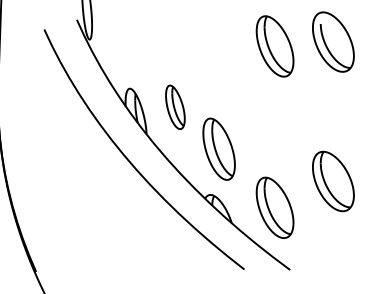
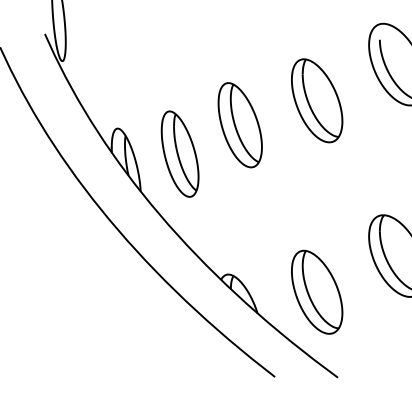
part: (274, 46) -> (316, 100), moved
part: (175, 107) -> (180, 154), size x1.43
part: (218, 148) -> (239, 124), moved

